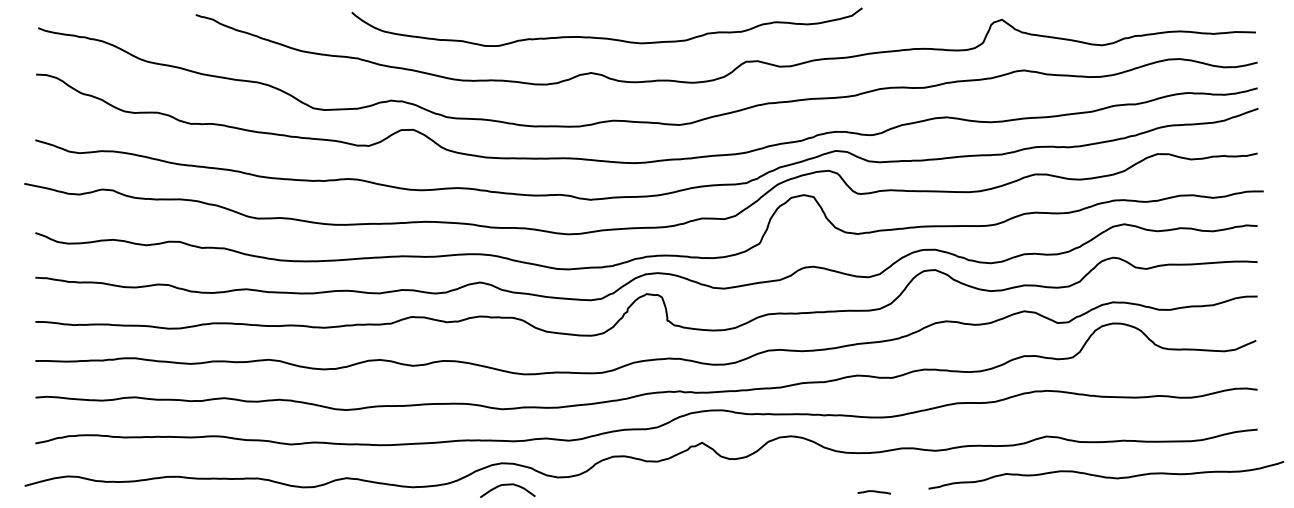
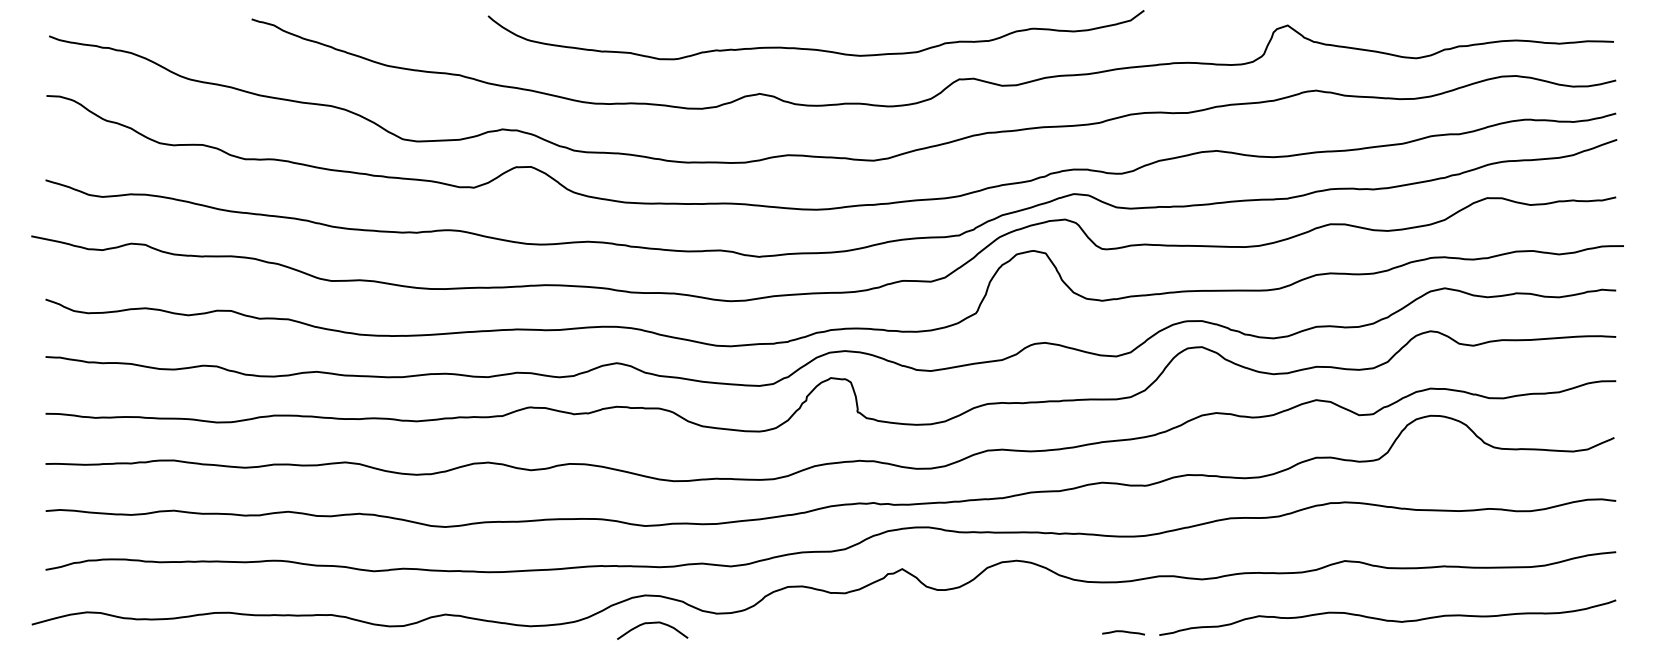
curve: (606, 37) -> (815, 48), moved
curve: (1106, 476) -> (1387, 619), moved

